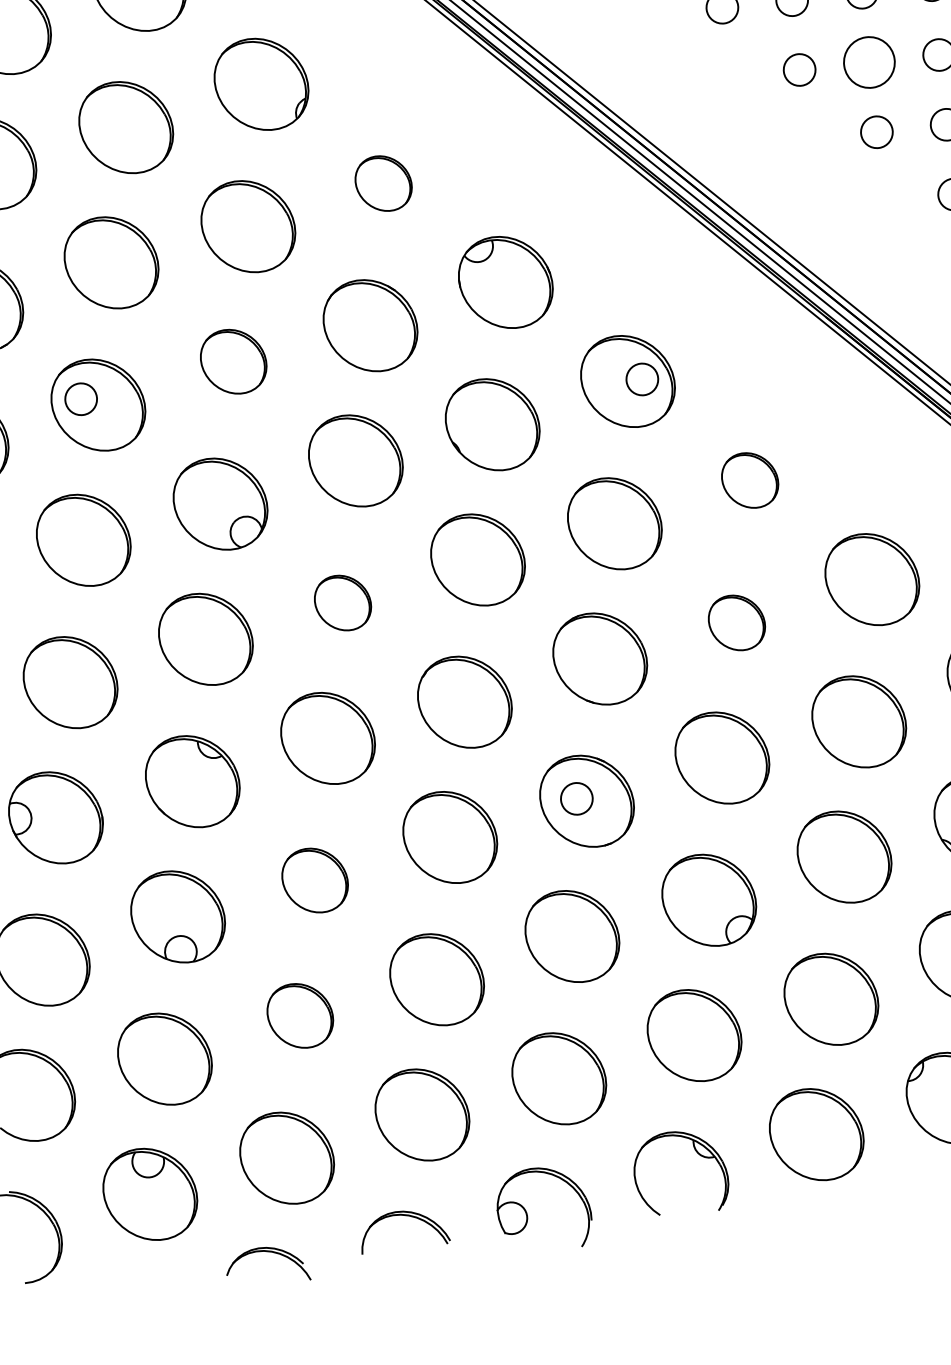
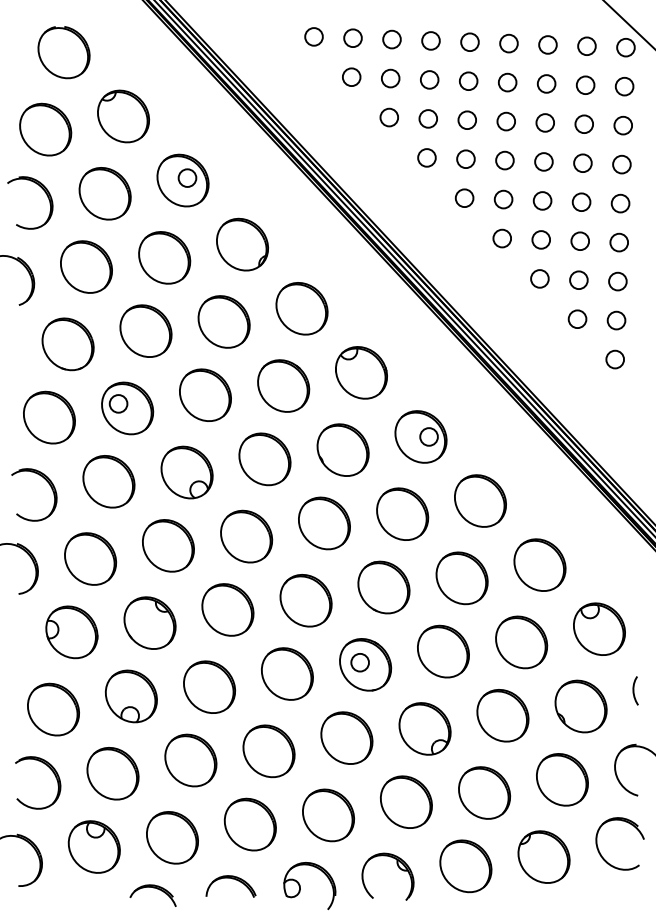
circle: (868, 63) -> (578, 280), size x0.62
part: (382, 183) -> (301, 308), size x1.67
part: (233, 360) -> (205, 394), size x1.43
part: (750, 479) -> (480, 500), size x1.67
part: (342, 602) -> (246, 536), size x1.67
part: (735, 623) -> (461, 578), size x1.67
part: (314, 879) -> (209, 686), size x1.43
part: (299, 1015) -> (190, 760), size x1.43

